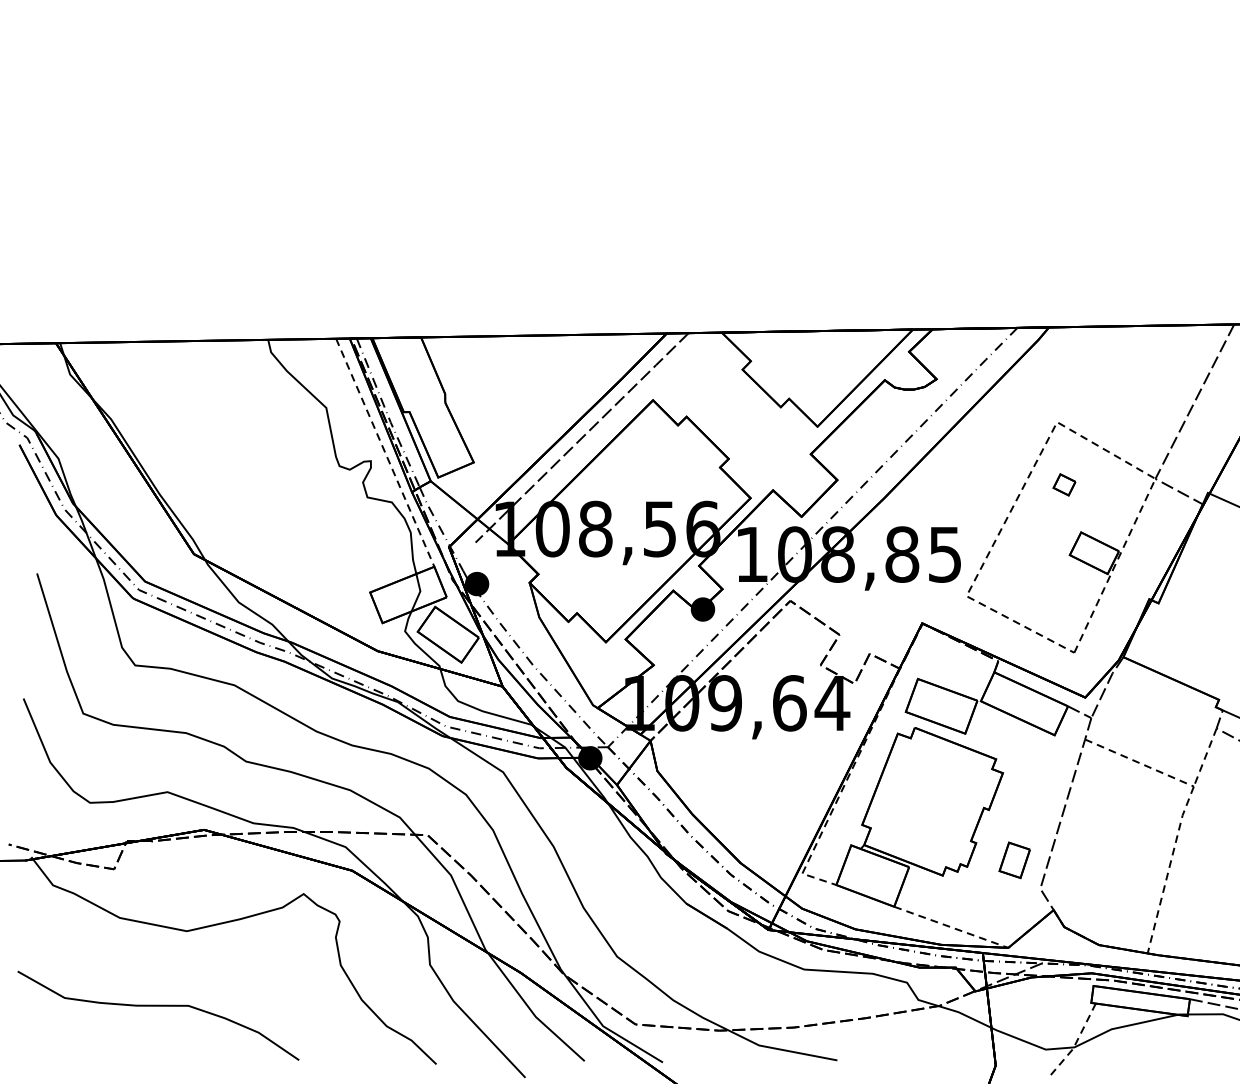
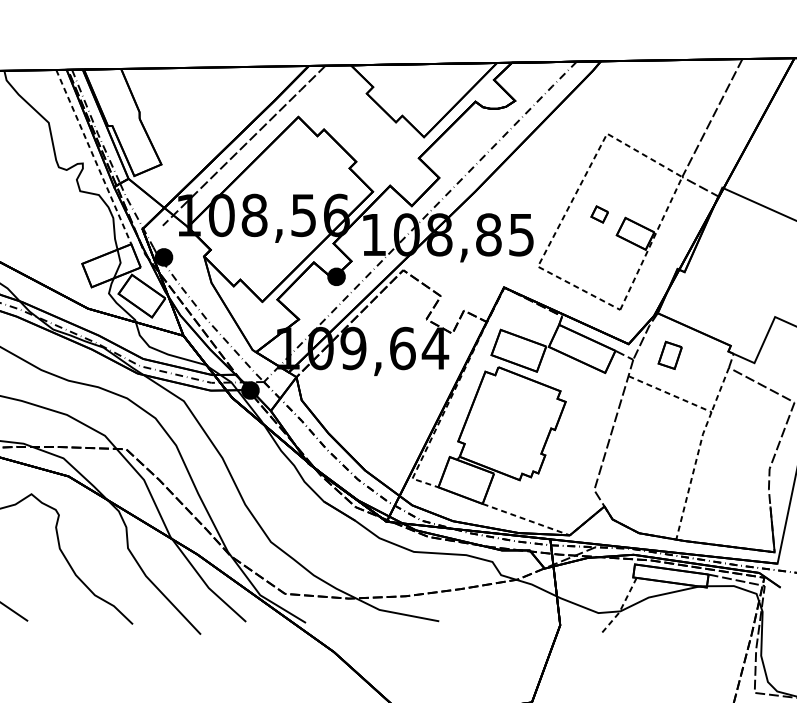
part: (1064, 484) -> (599, 214), moved
part: (1014, 860) -> (670, 355), moved

